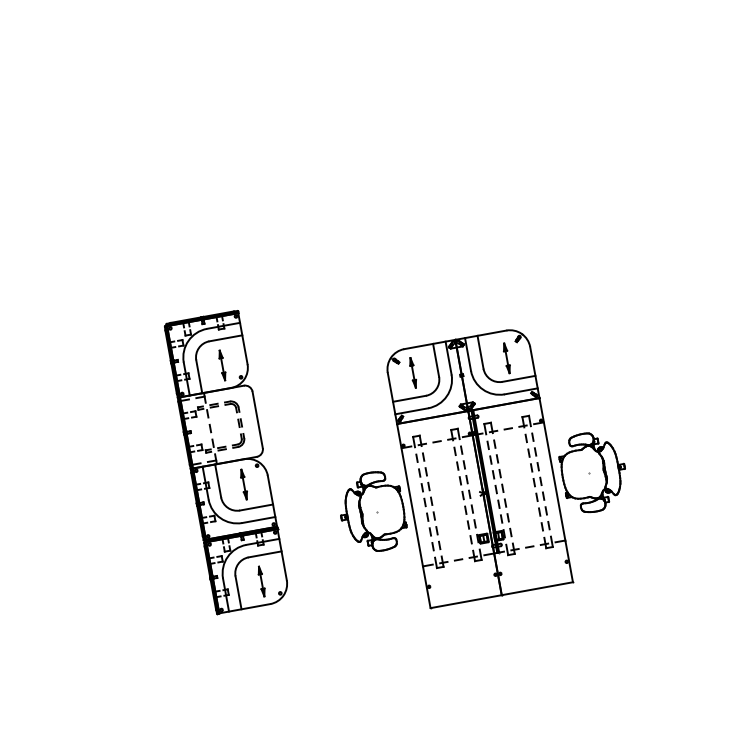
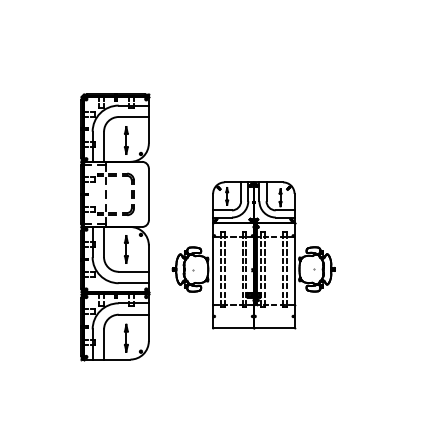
part: (227, 462) -> (115, 227), size x1.6

